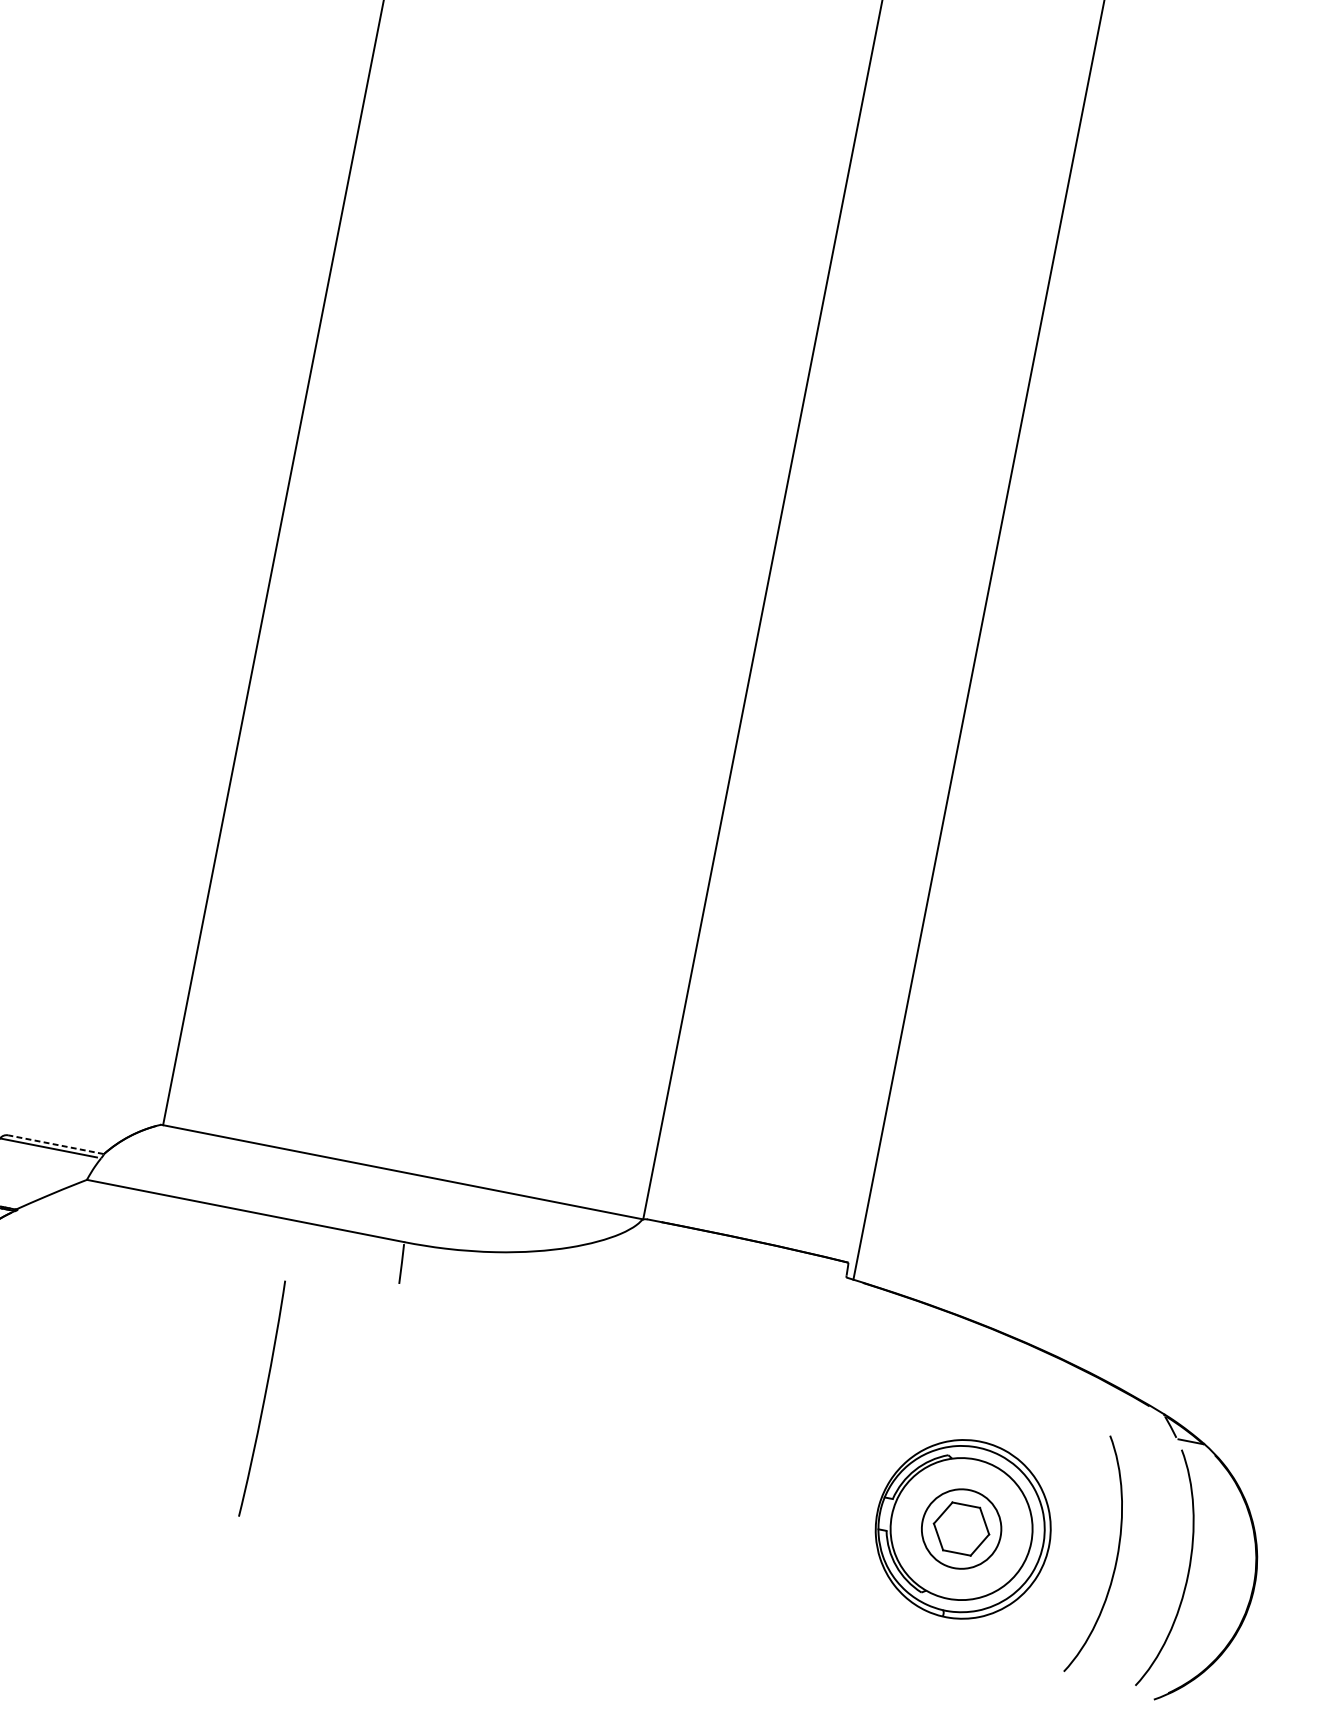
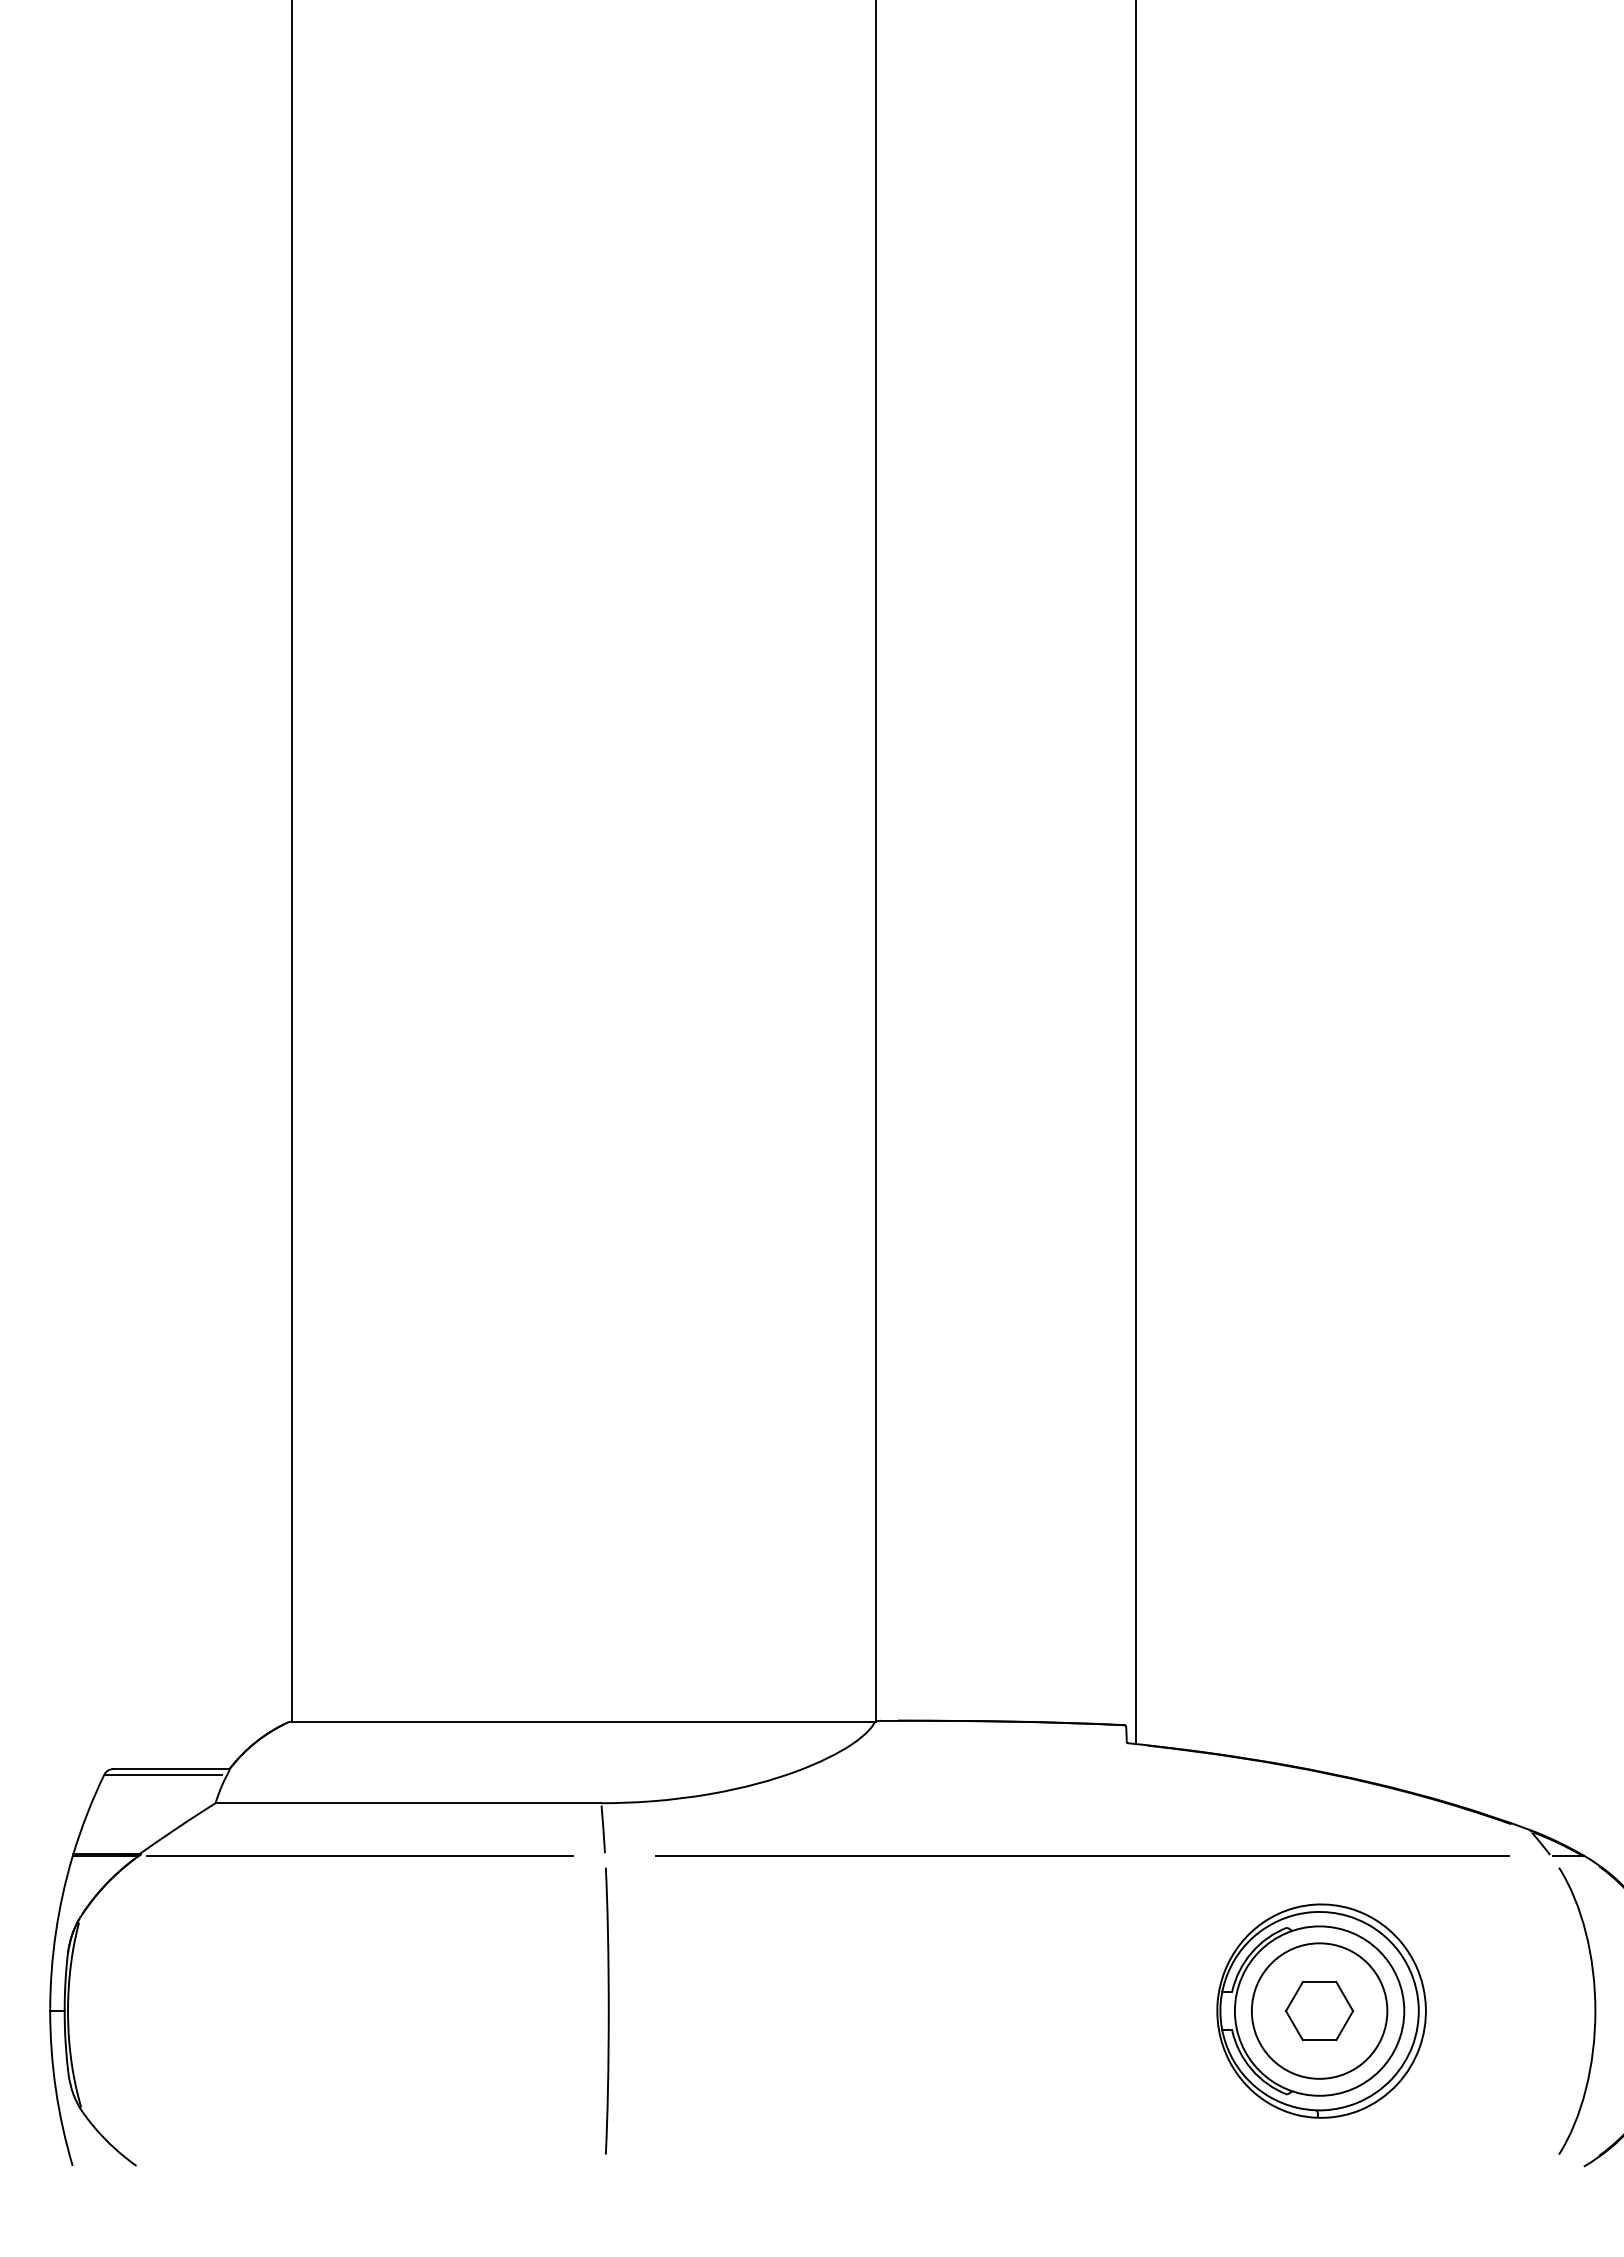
line: (55, 1144) -> (170, 1769), dashed -> solid
line: (196, 1246) -> (359, 1856), added
line: (791, 1363) -> (1082, 1856), added
curve: (263, 1398) -> (607, 2010), moved
circle: (961, 1528) -> (1319, 2010), size x1.43
curve: (1116, 1558) -> (1507, 2010), removed

